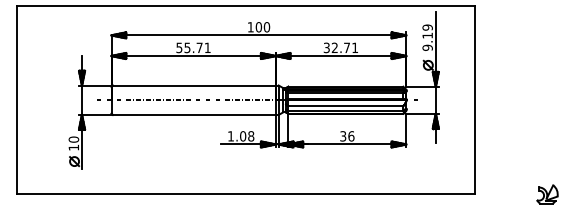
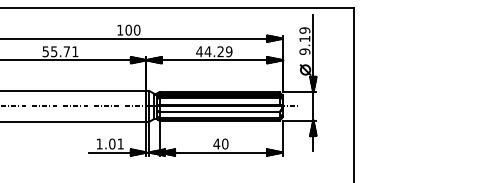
text: (340, 47) -> (213, 51), 32.71 -> 44.29
text: (251, 136) -> (121, 144), 1.08 -> 1.01
text: (346, 136) -> (220, 144), 36 -> 40

